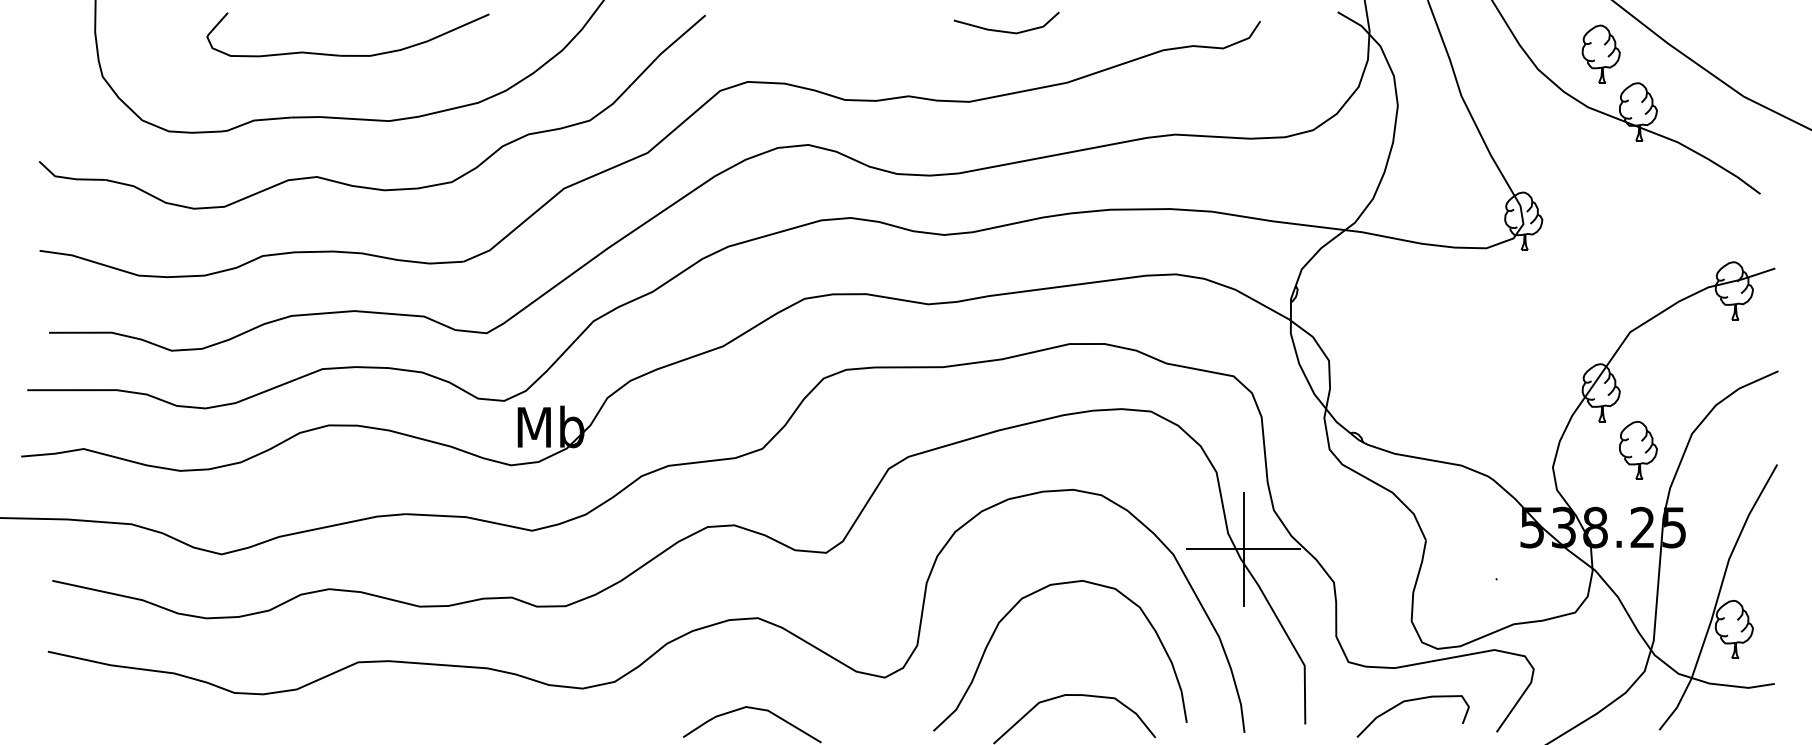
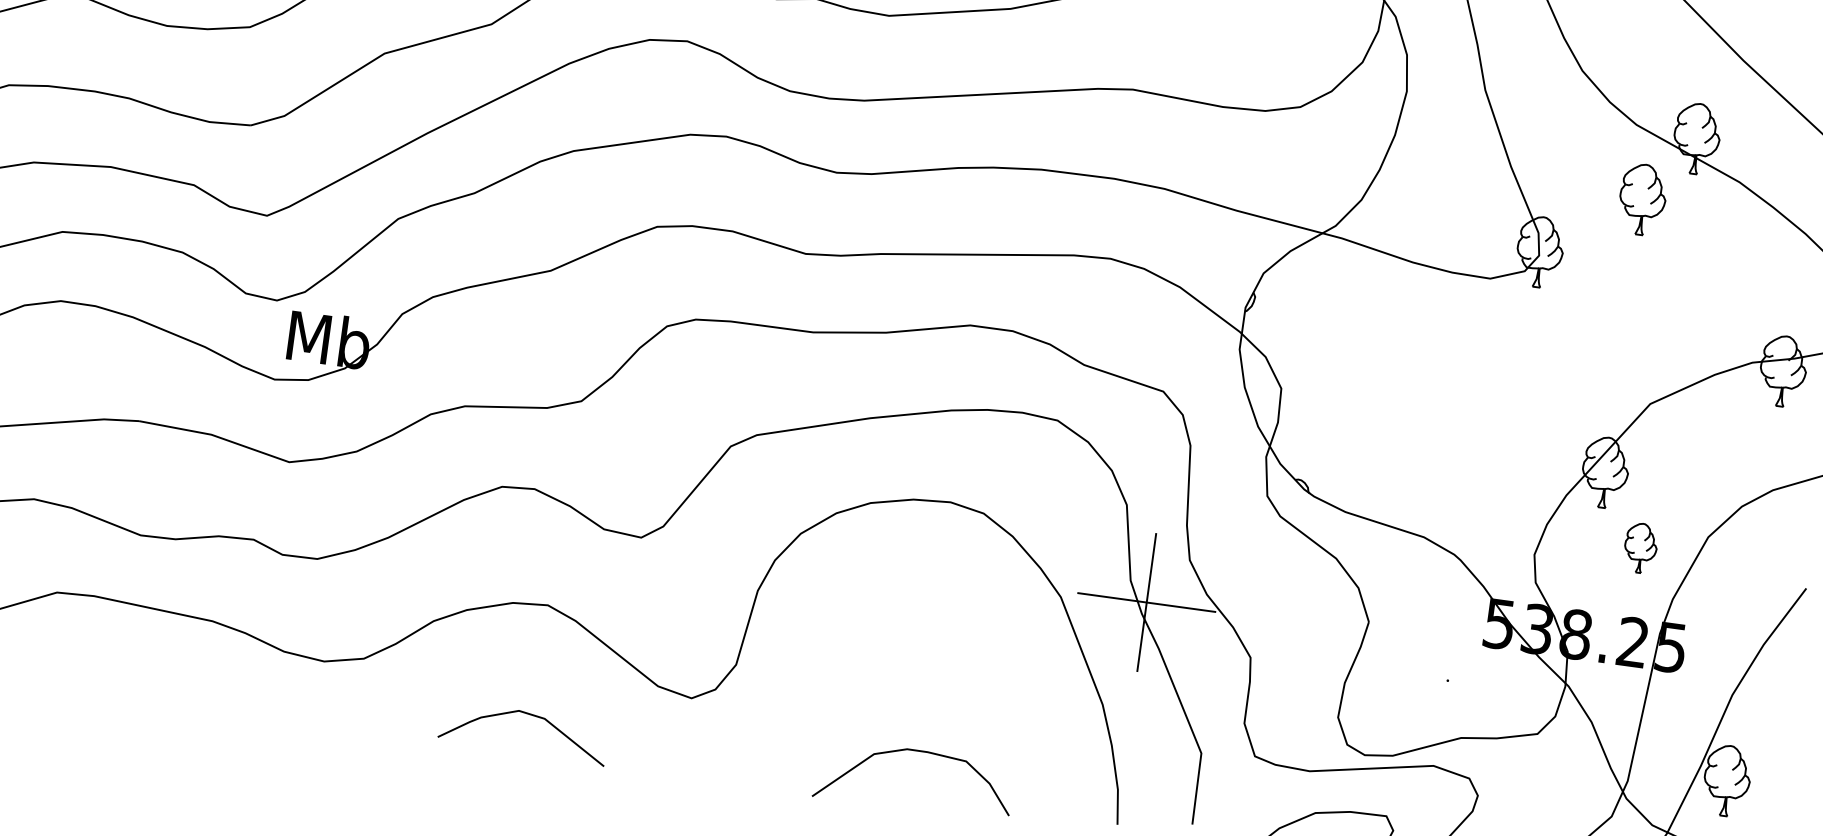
part: (1600, 53) -> (1641, 198), moved
part: (1638, 449) -> (1640, 547), size x0.7
curve: (1010, 612) -> (854, 640), removed

